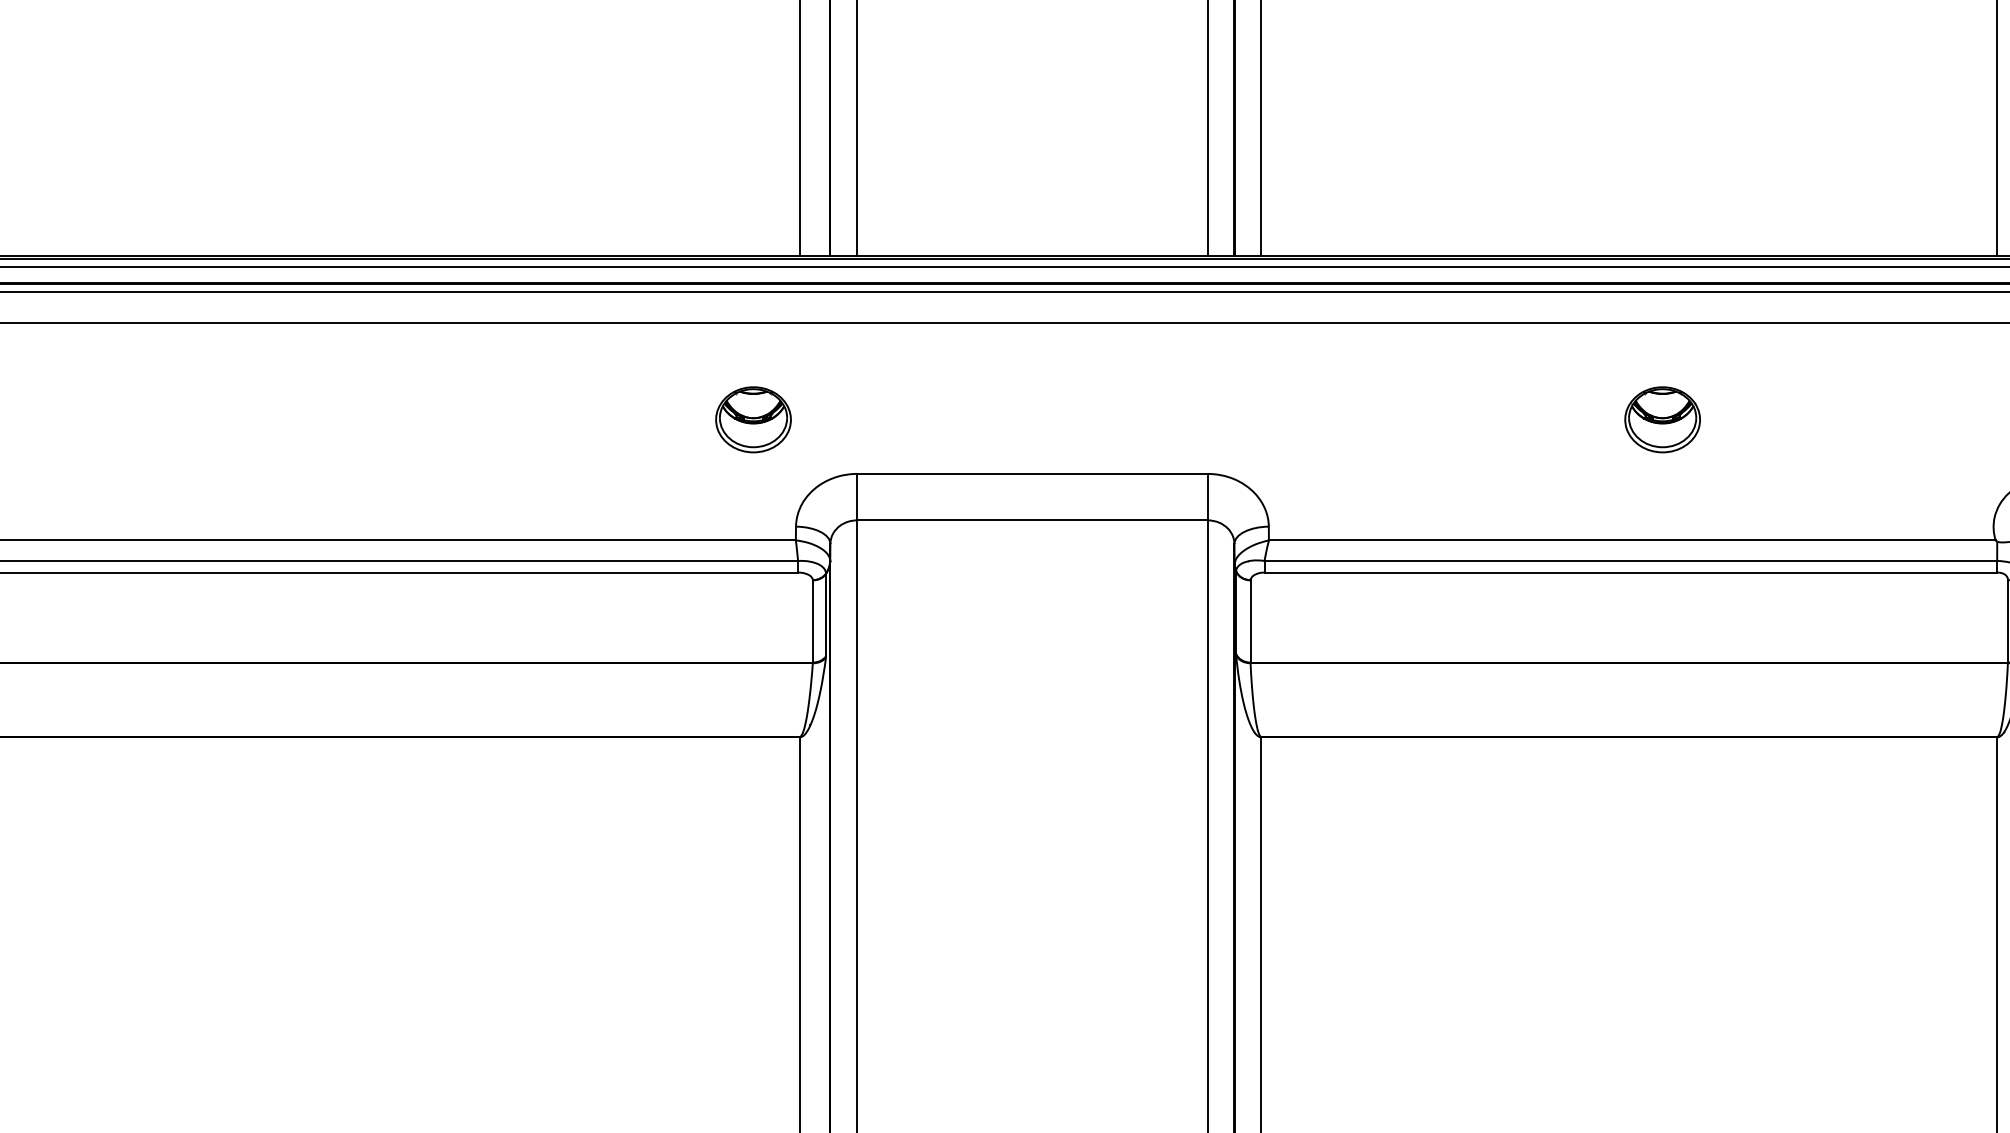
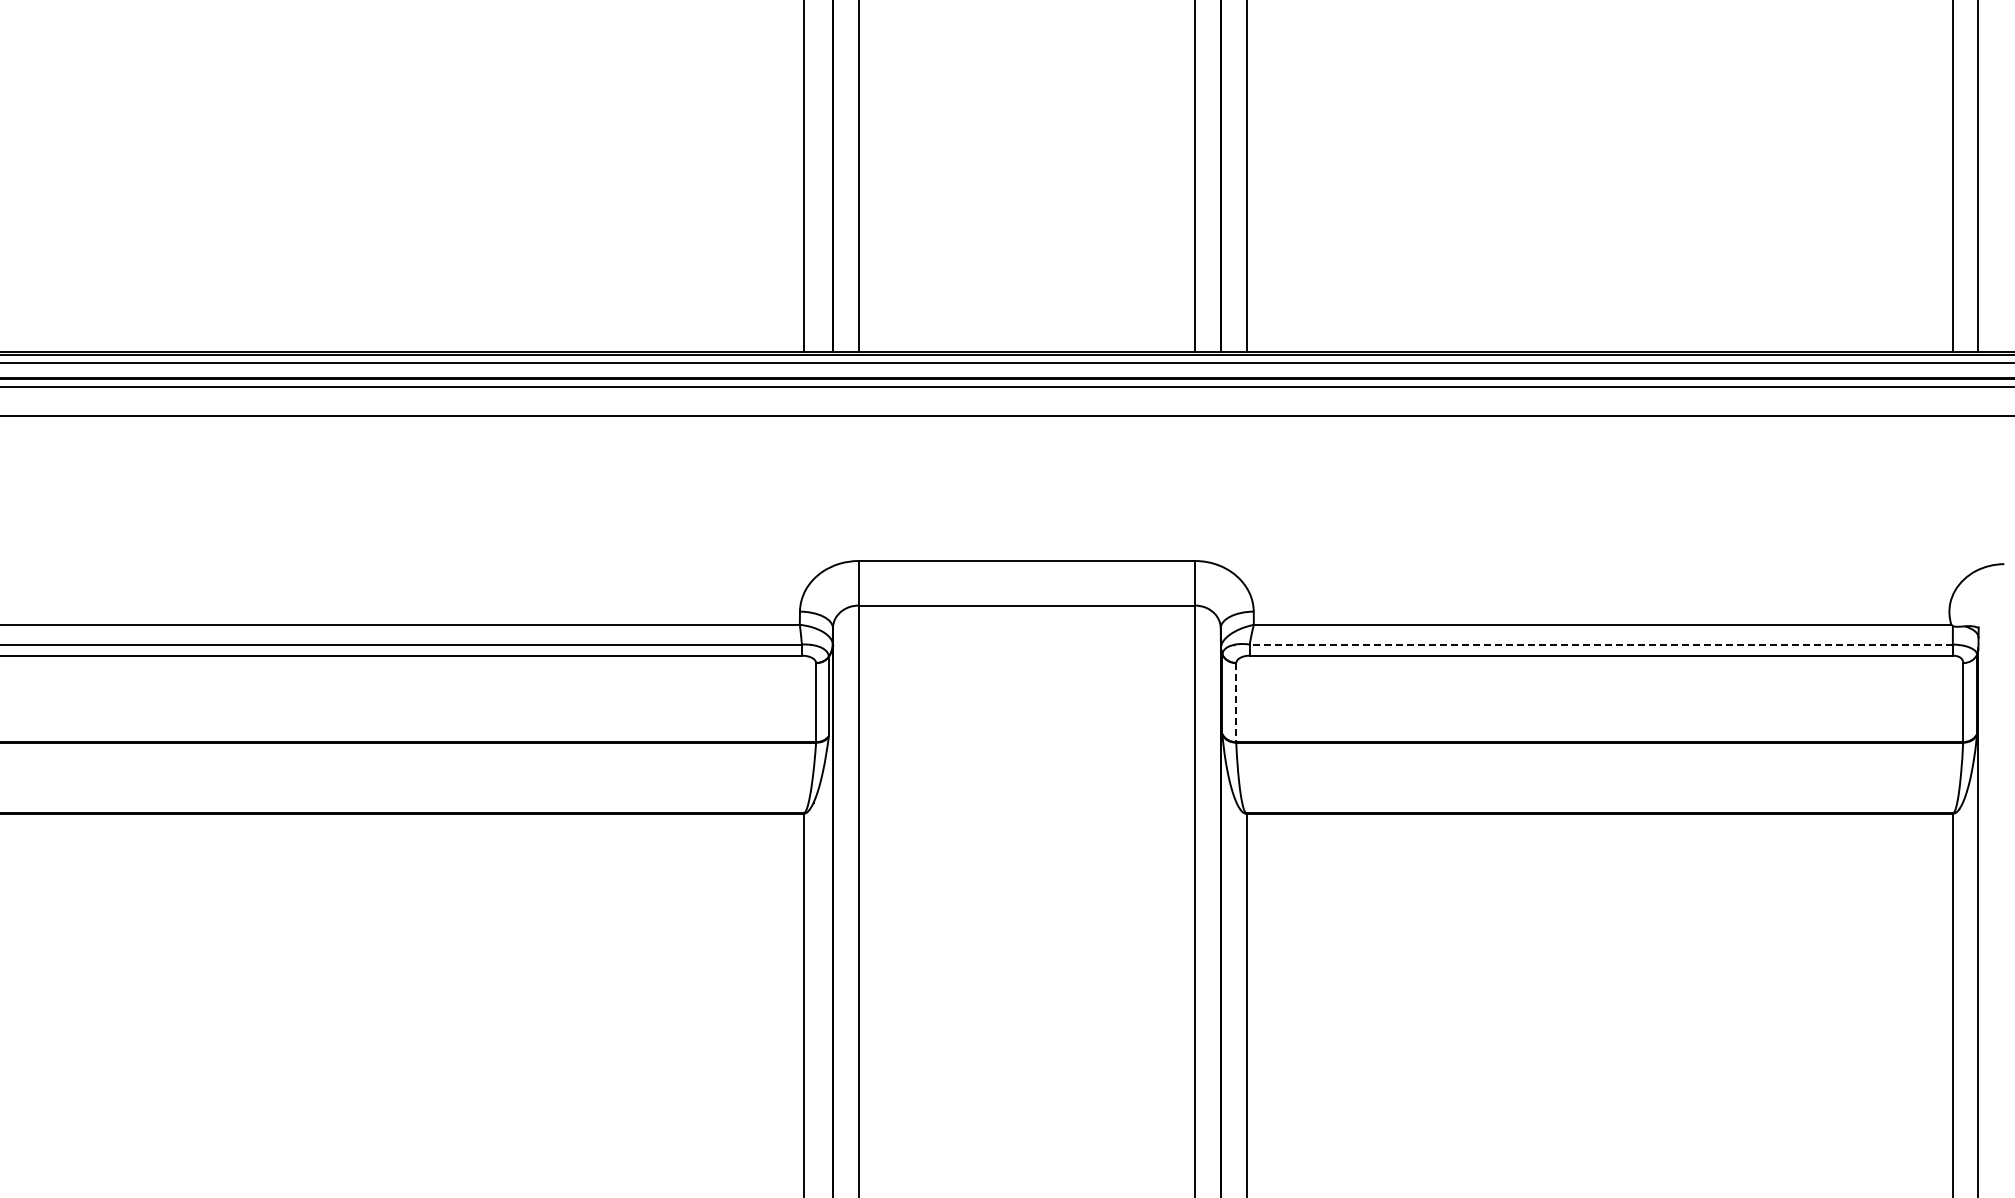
part: (752, 420) -> (758, 509), removed
part: (1662, 420) -> (1631, 509), removed
line: (1631, 560) -> (1601, 644), solid -> dashed
line: (1250, 622) -> (1236, 703), solid -> dashed

